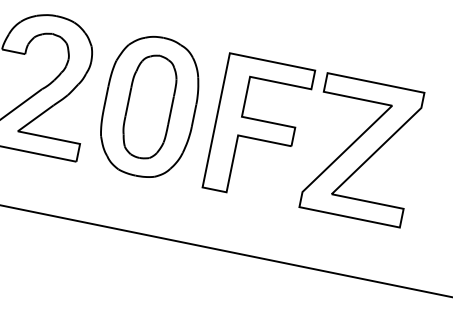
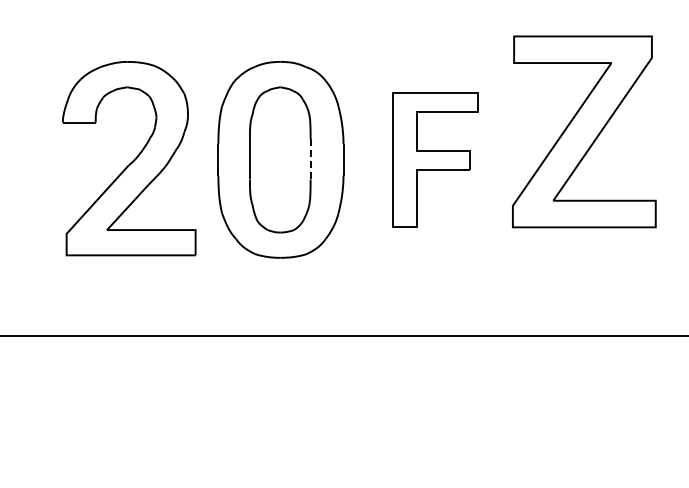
line: (171, 110) -> (310, 158), solid -> dashed
part: (258, 128) -> (435, 159), size x0.7
part: (363, 150) -> (584, 131), moved

